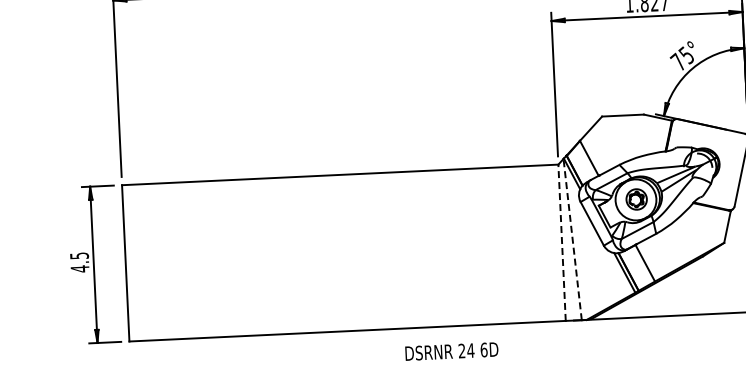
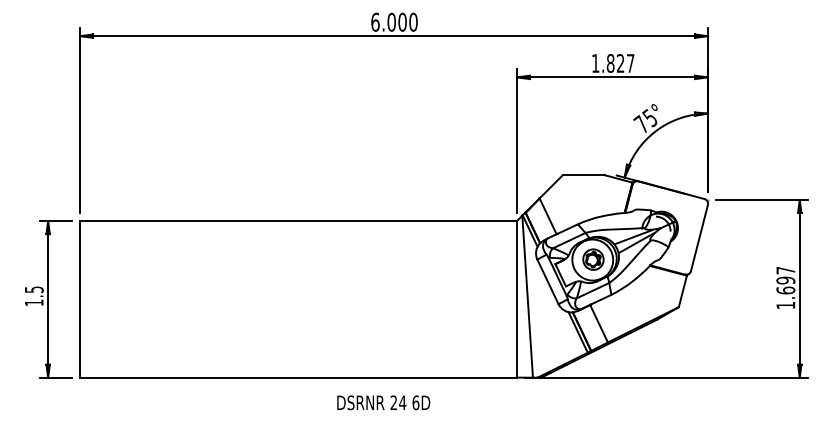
line: (572, 239) -> (527, 296), dashed -> solid
line: (561, 241) -> (516, 298), dashed -> solid
text: (80, 268) -> (34, 302), 4.5 -> 1.5
text: (451, 351) -> (383, 402), moved

